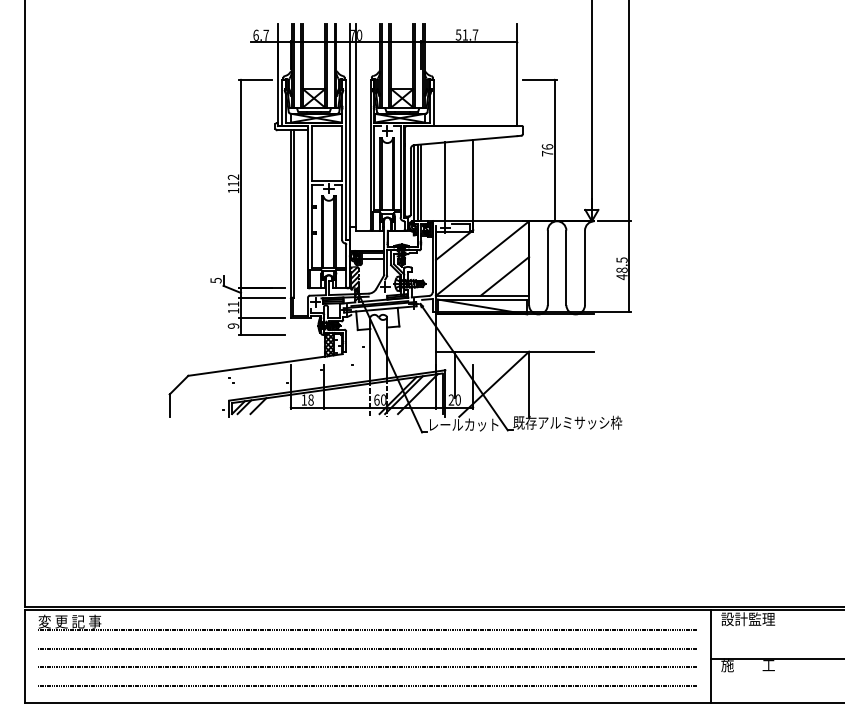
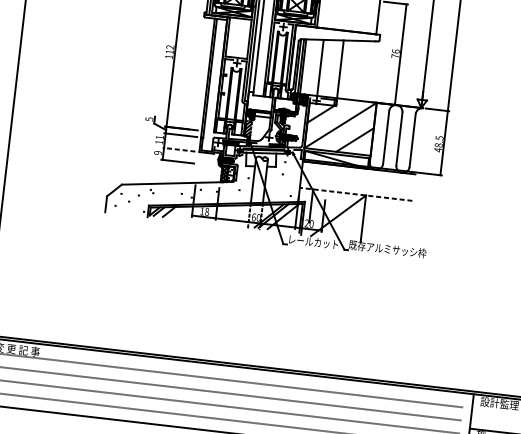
line: (261, 318) -> (178, 149), solid -> dashed
line: (514, 351) -> (355, 194), solid -> dashed

